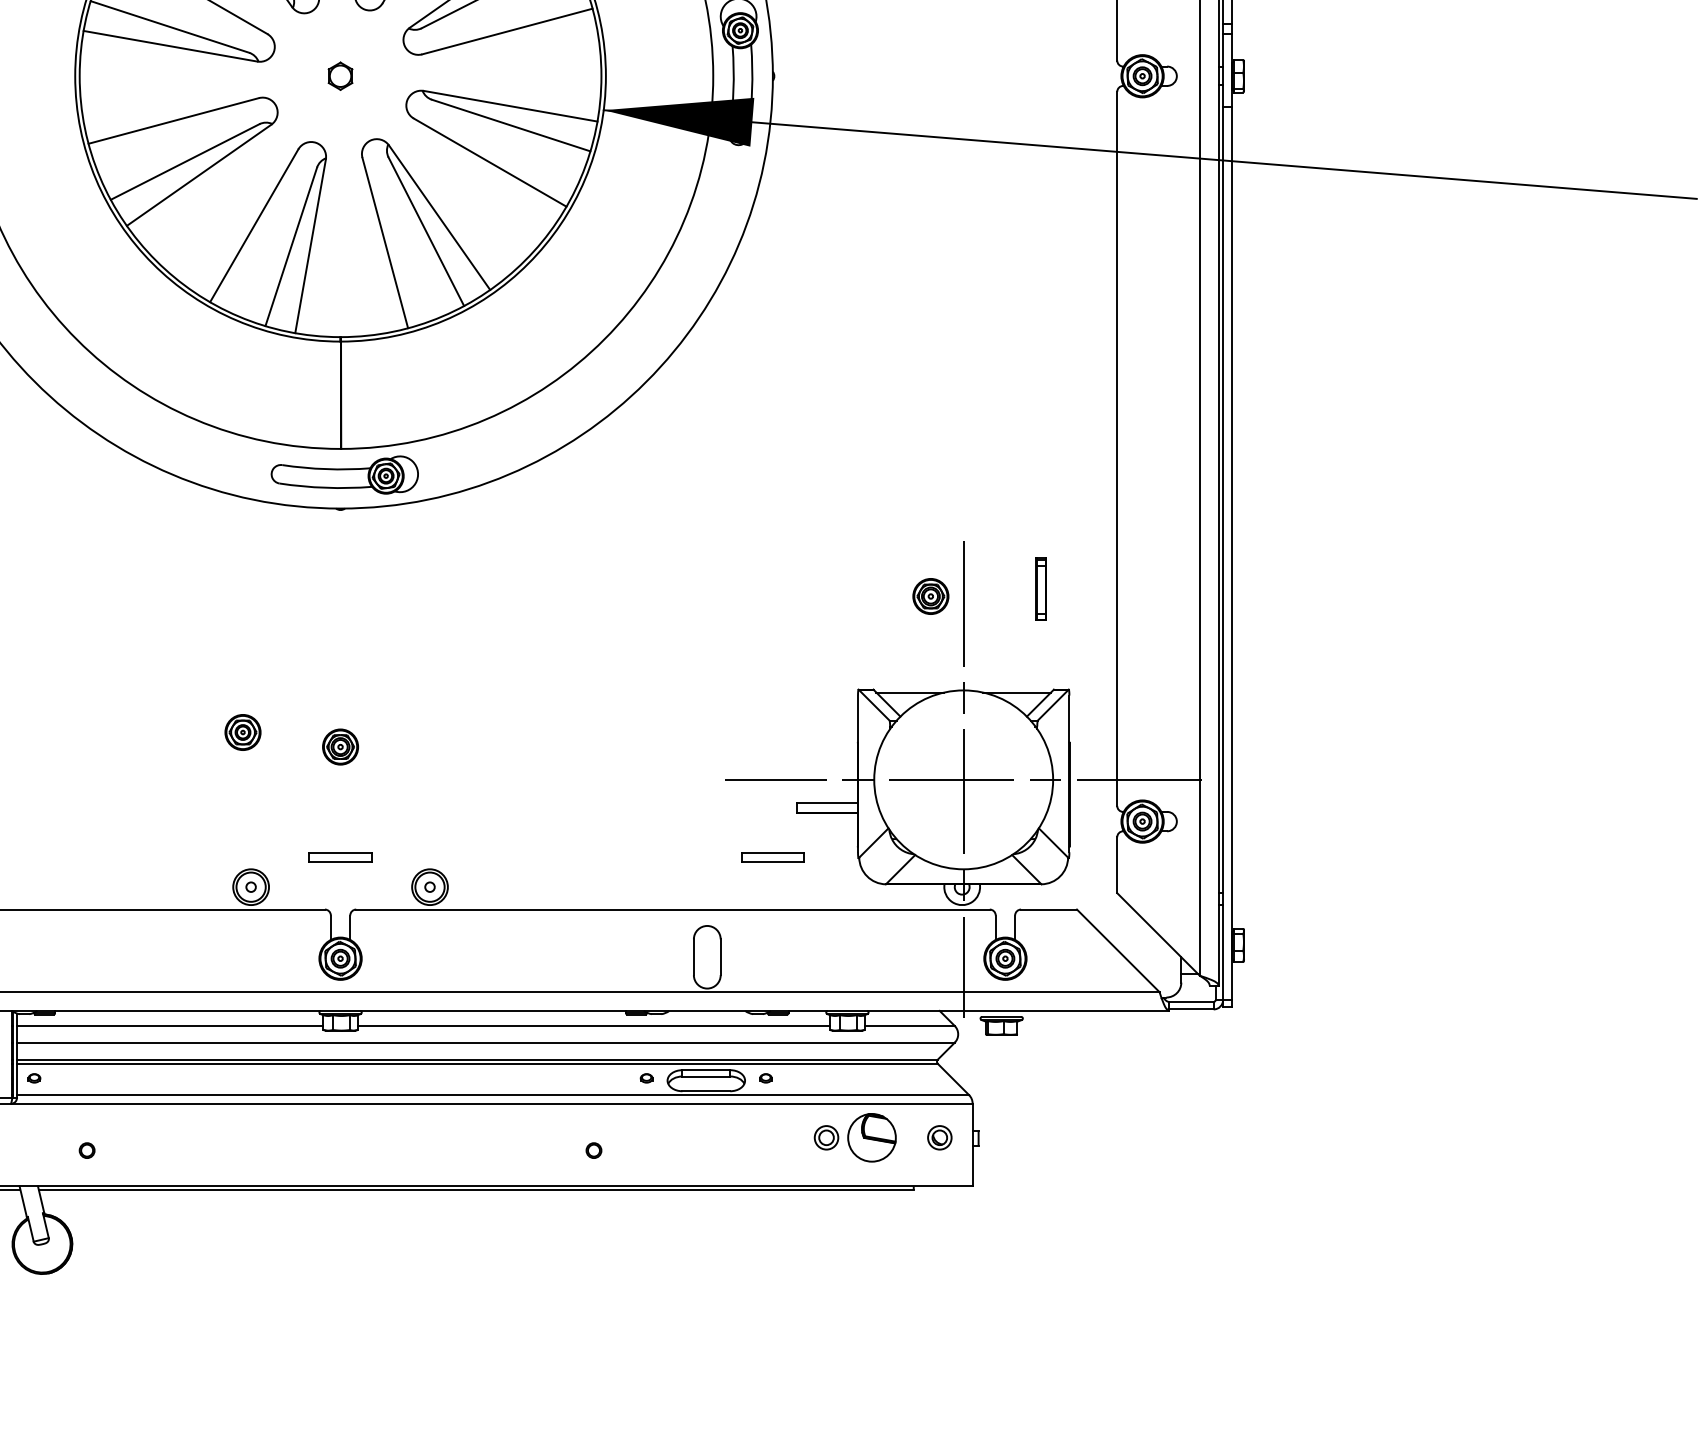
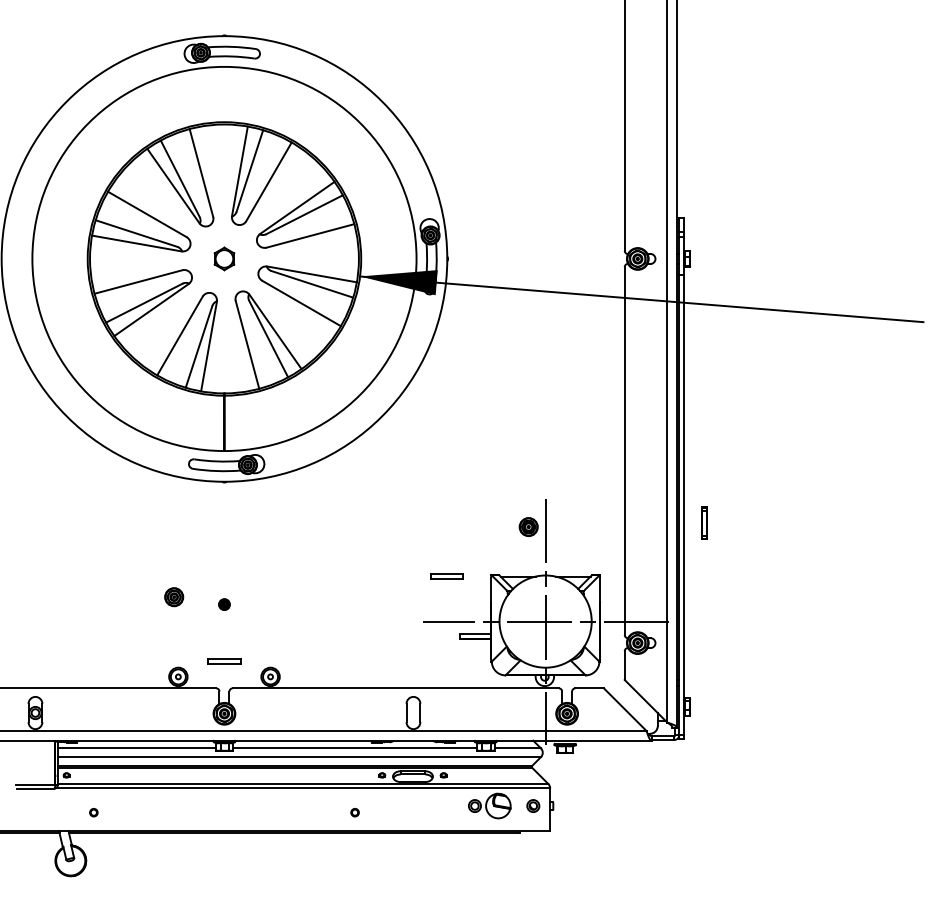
part: (340, 75) -> (224, 258), size x1.6
part: (1041, 587) -> (704, 522), moved
part: (340, 746) -> (224, 604), size x0.6
part: (771, 857) -> (446, 576), moved

